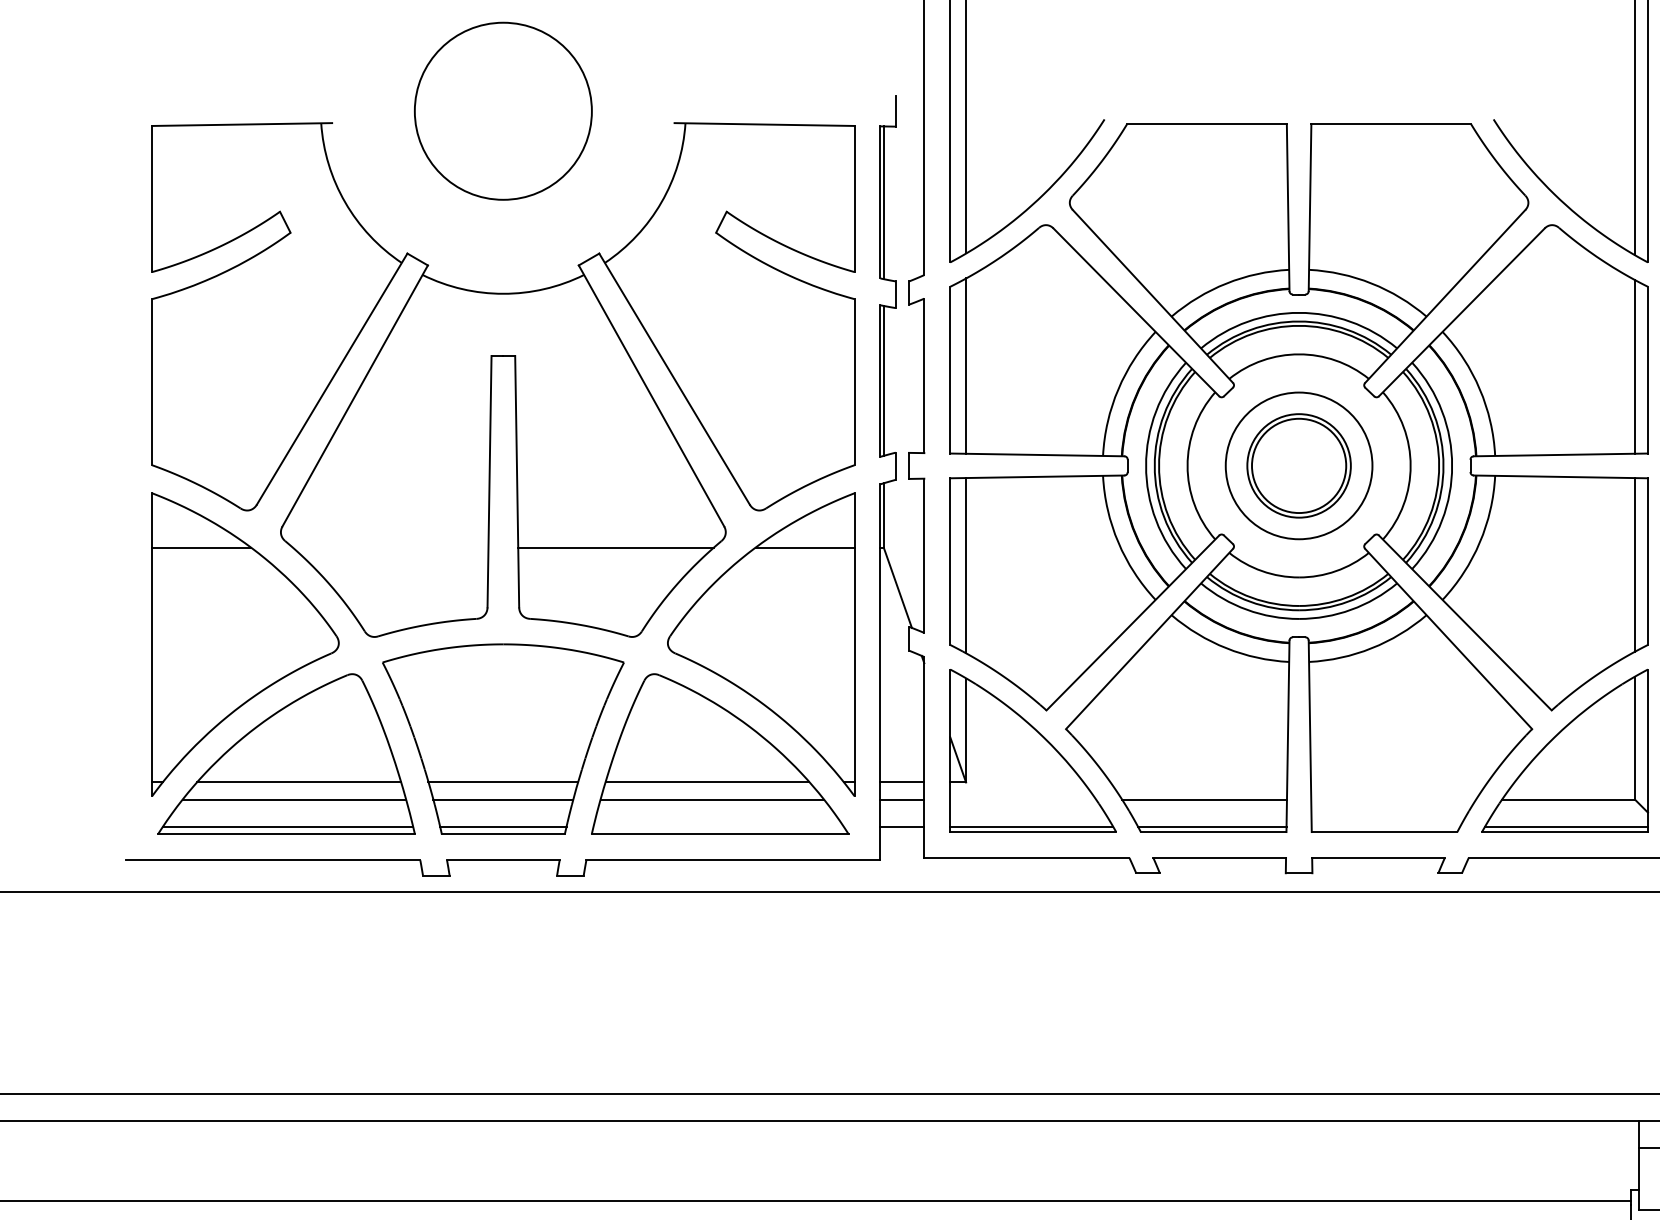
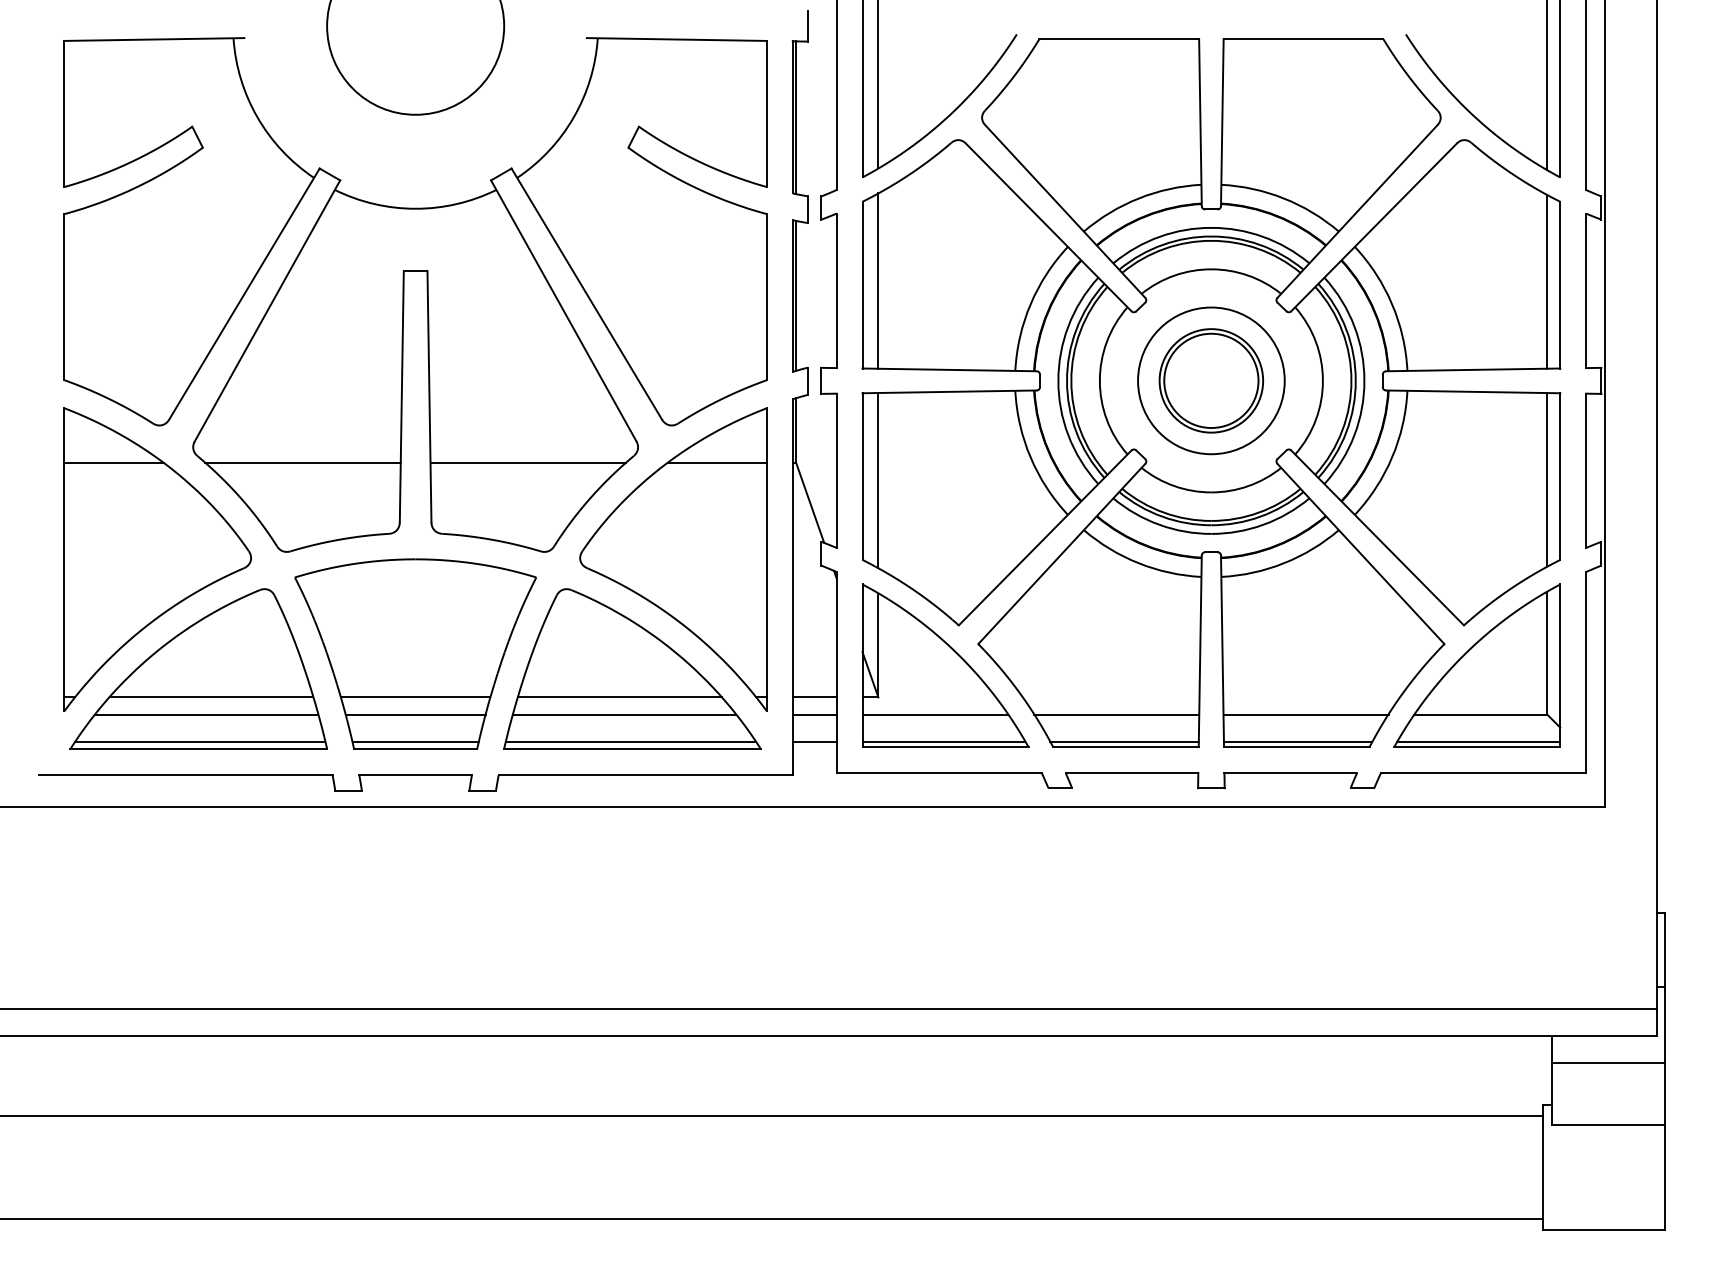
line: (390, 548) -> (302, 463), added
line: (1023, 799) -> (935, 714), added
line: (1393, 799) -> (1305, 714), added
line: (718, 827) -> (630, 742), added
line: (1385, 827) -> (1297, 742), added

